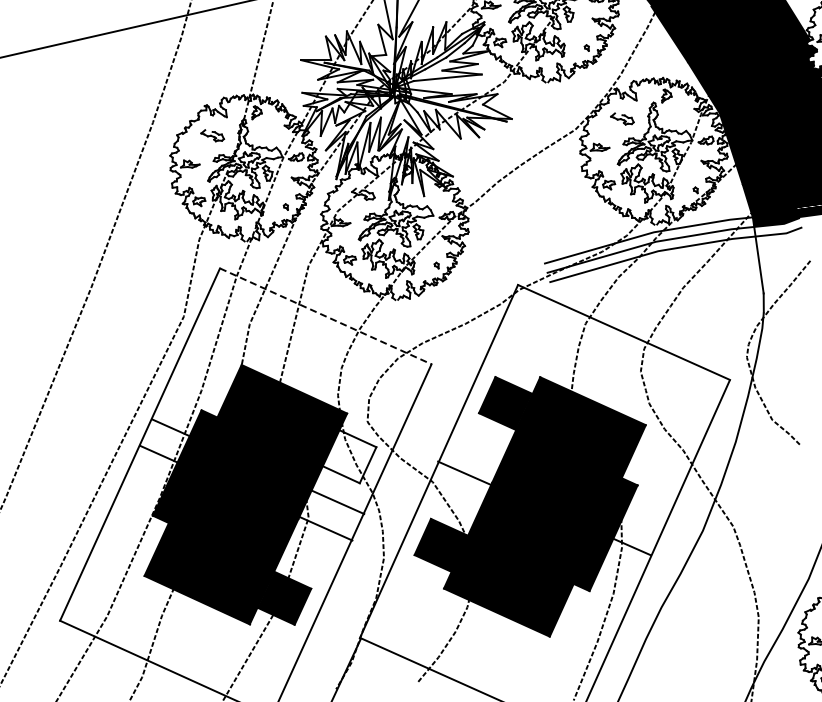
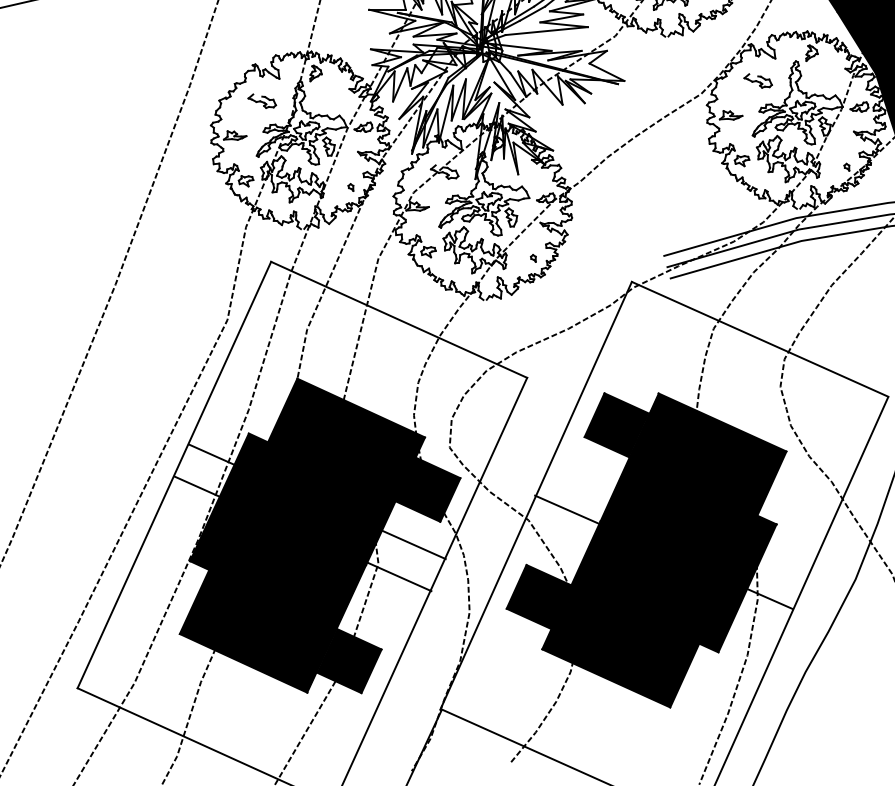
line: (326, 316) -> (400, 320), dashed -> solid
fill: (349, 456) -> (427, 489), added

